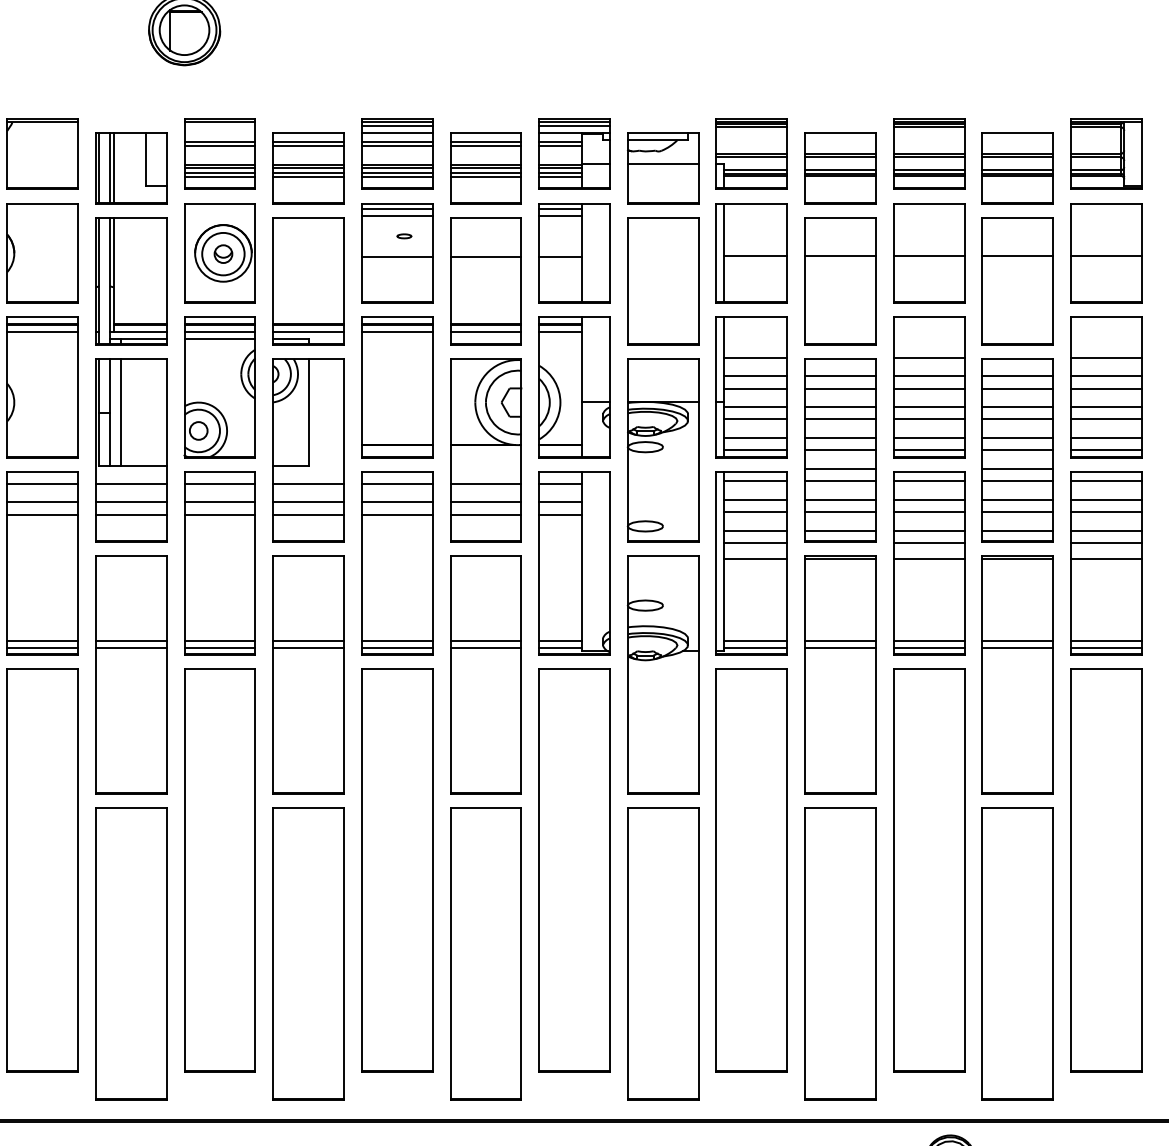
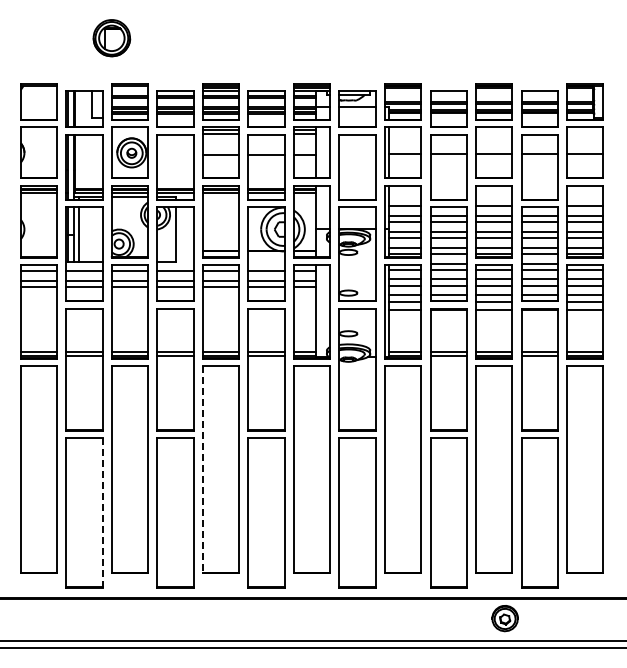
part: (403, 236) -> (224, 144), removed
line: (361, 869) -> (202, 469), solid -> dashed
line: (166, 953) -> (102, 512), solid -> dashed

